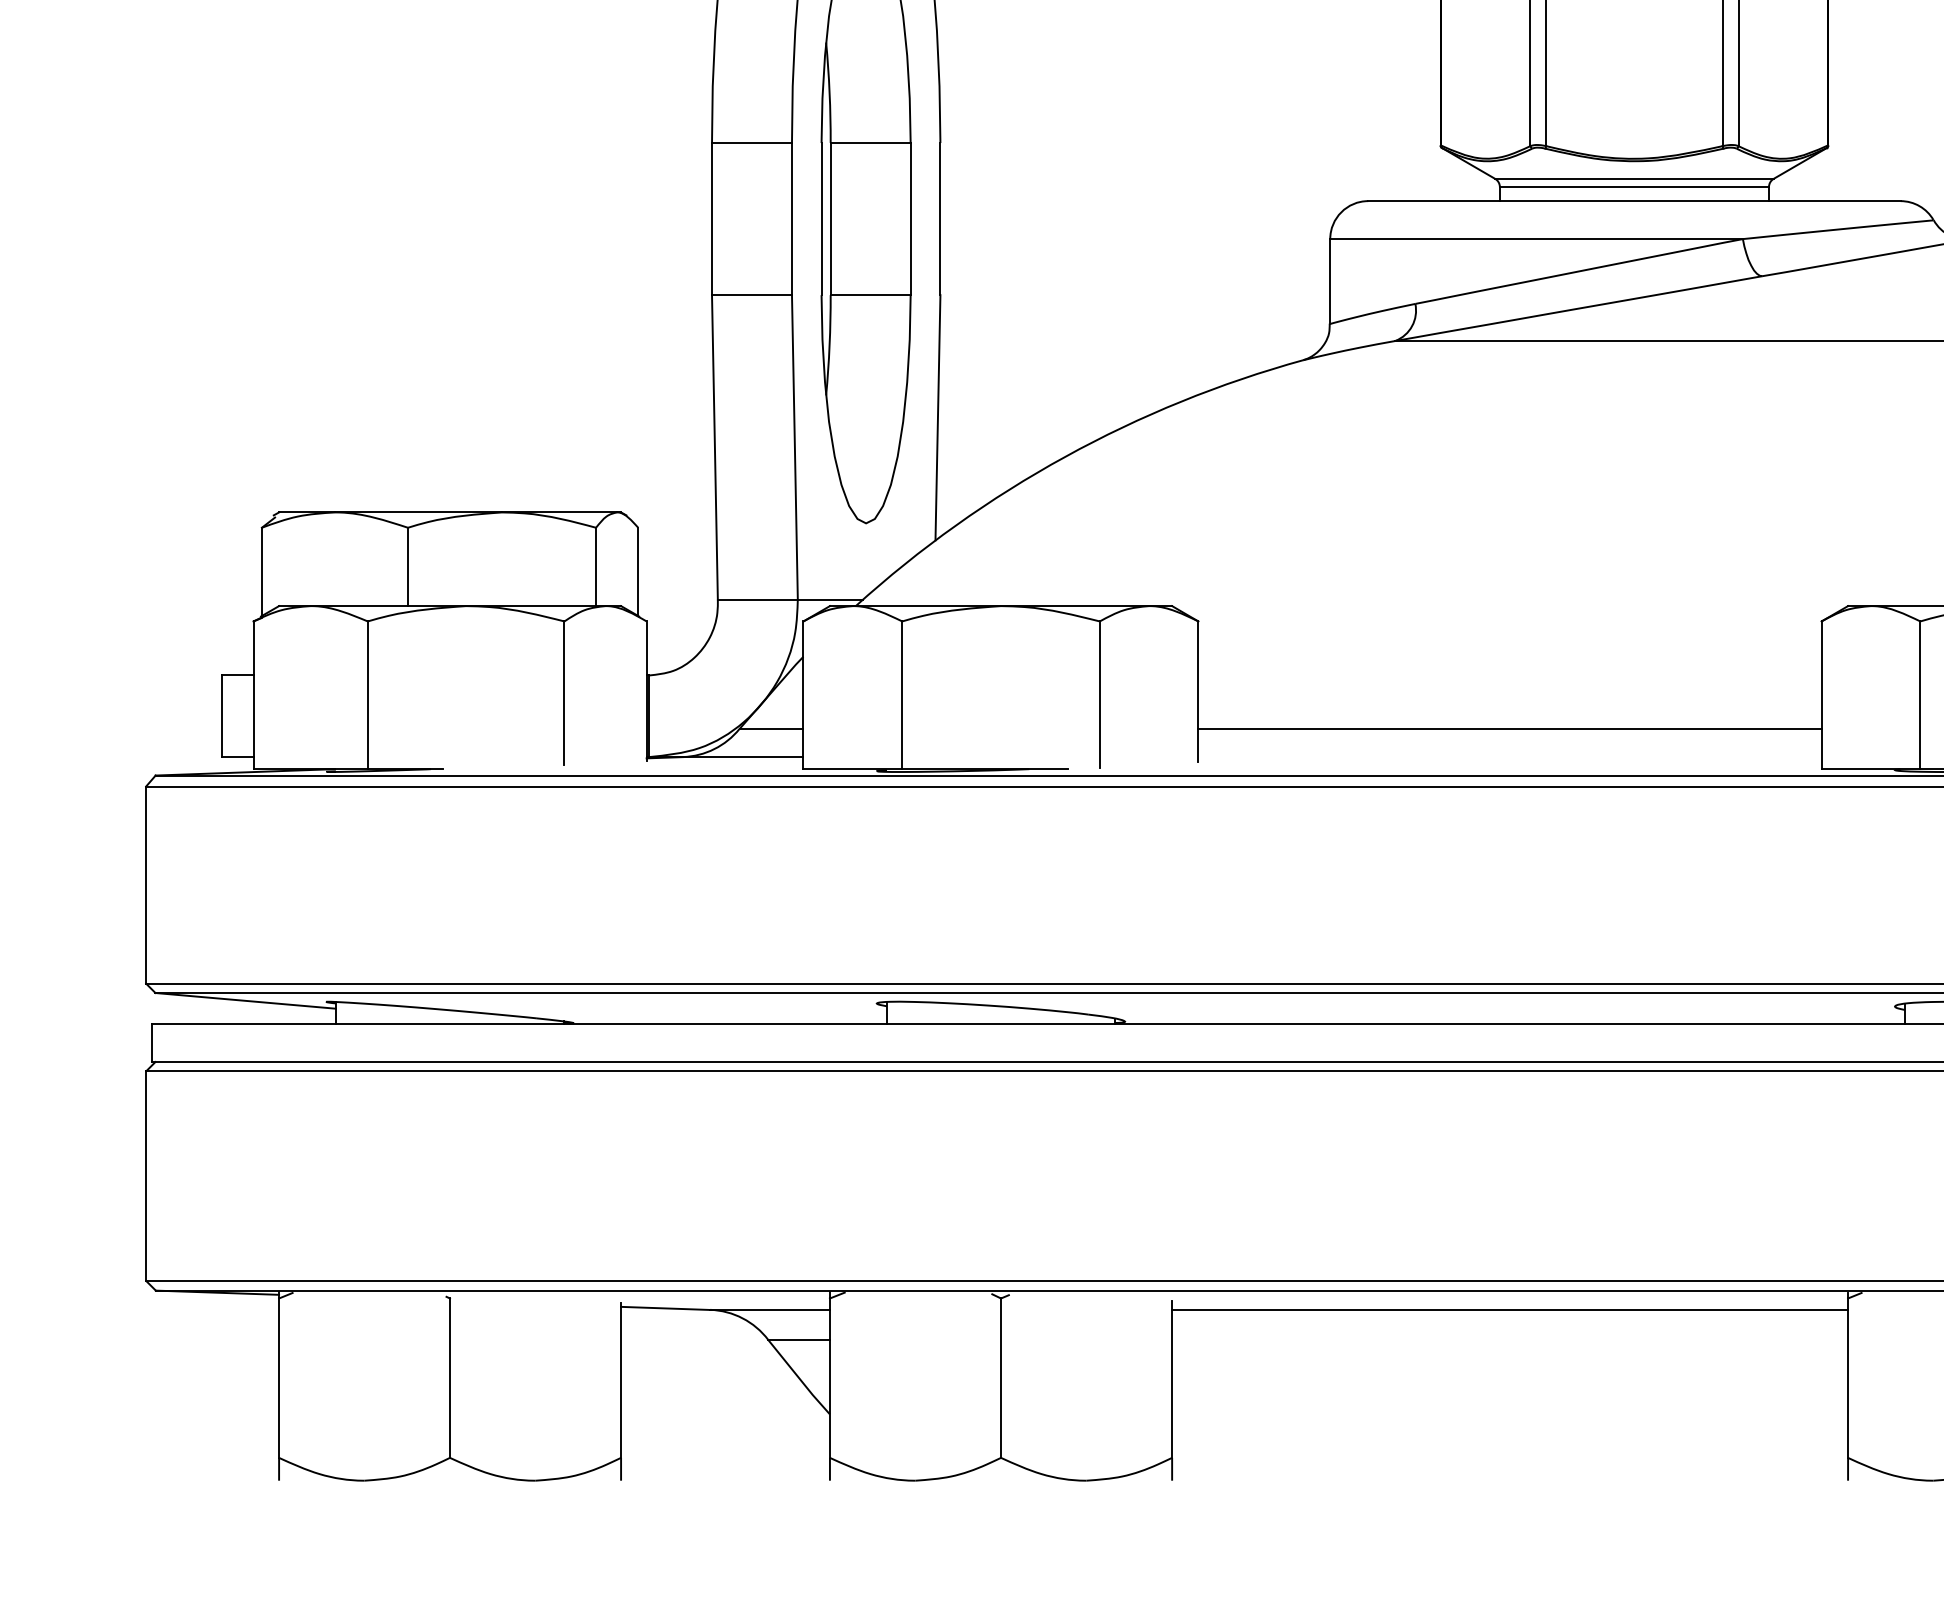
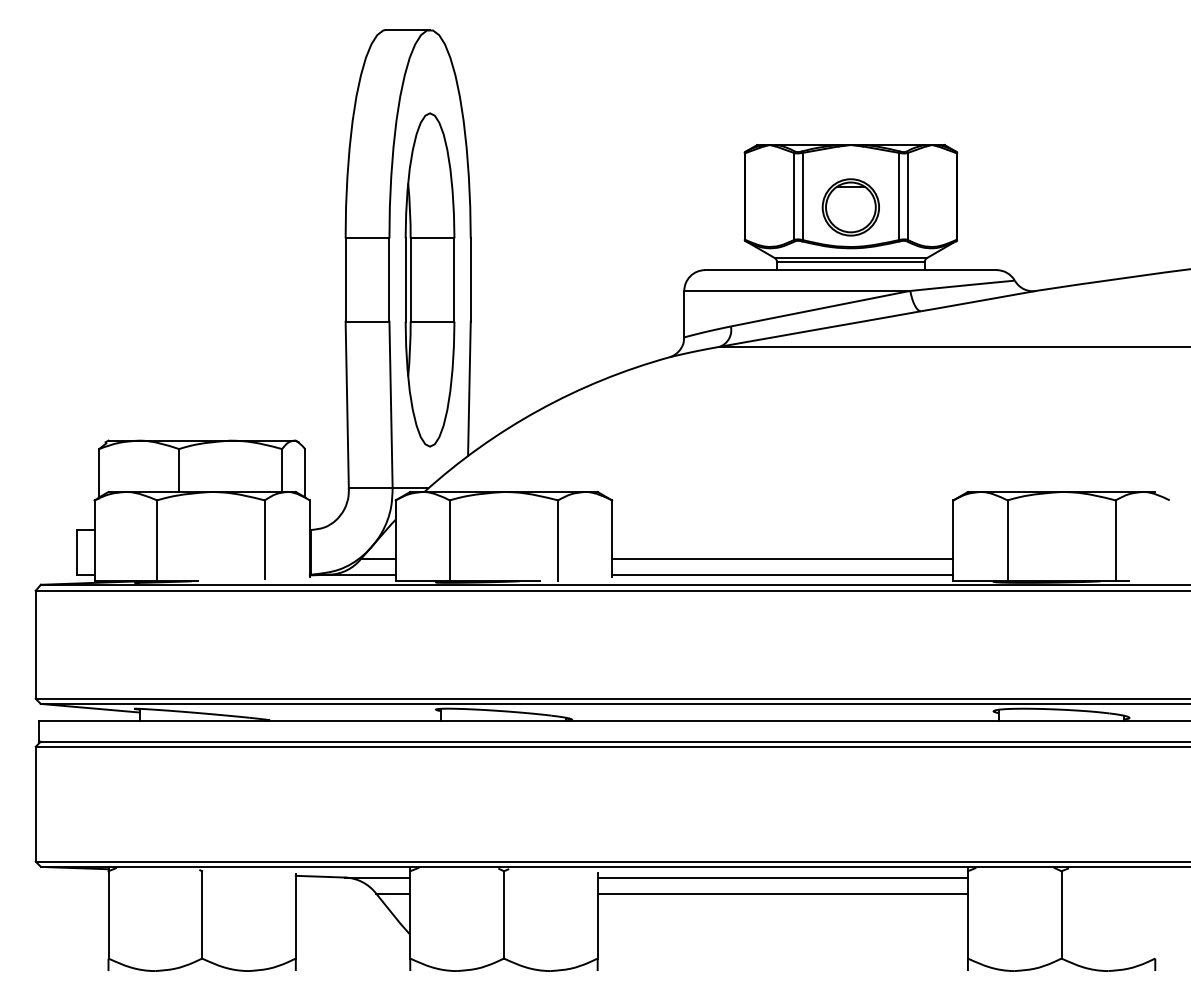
part: (1633, 86) -> (850, 207), added
line: (1509, 756) -> (782, 574), added
line: (1509, 1339) -> (782, 893), added

